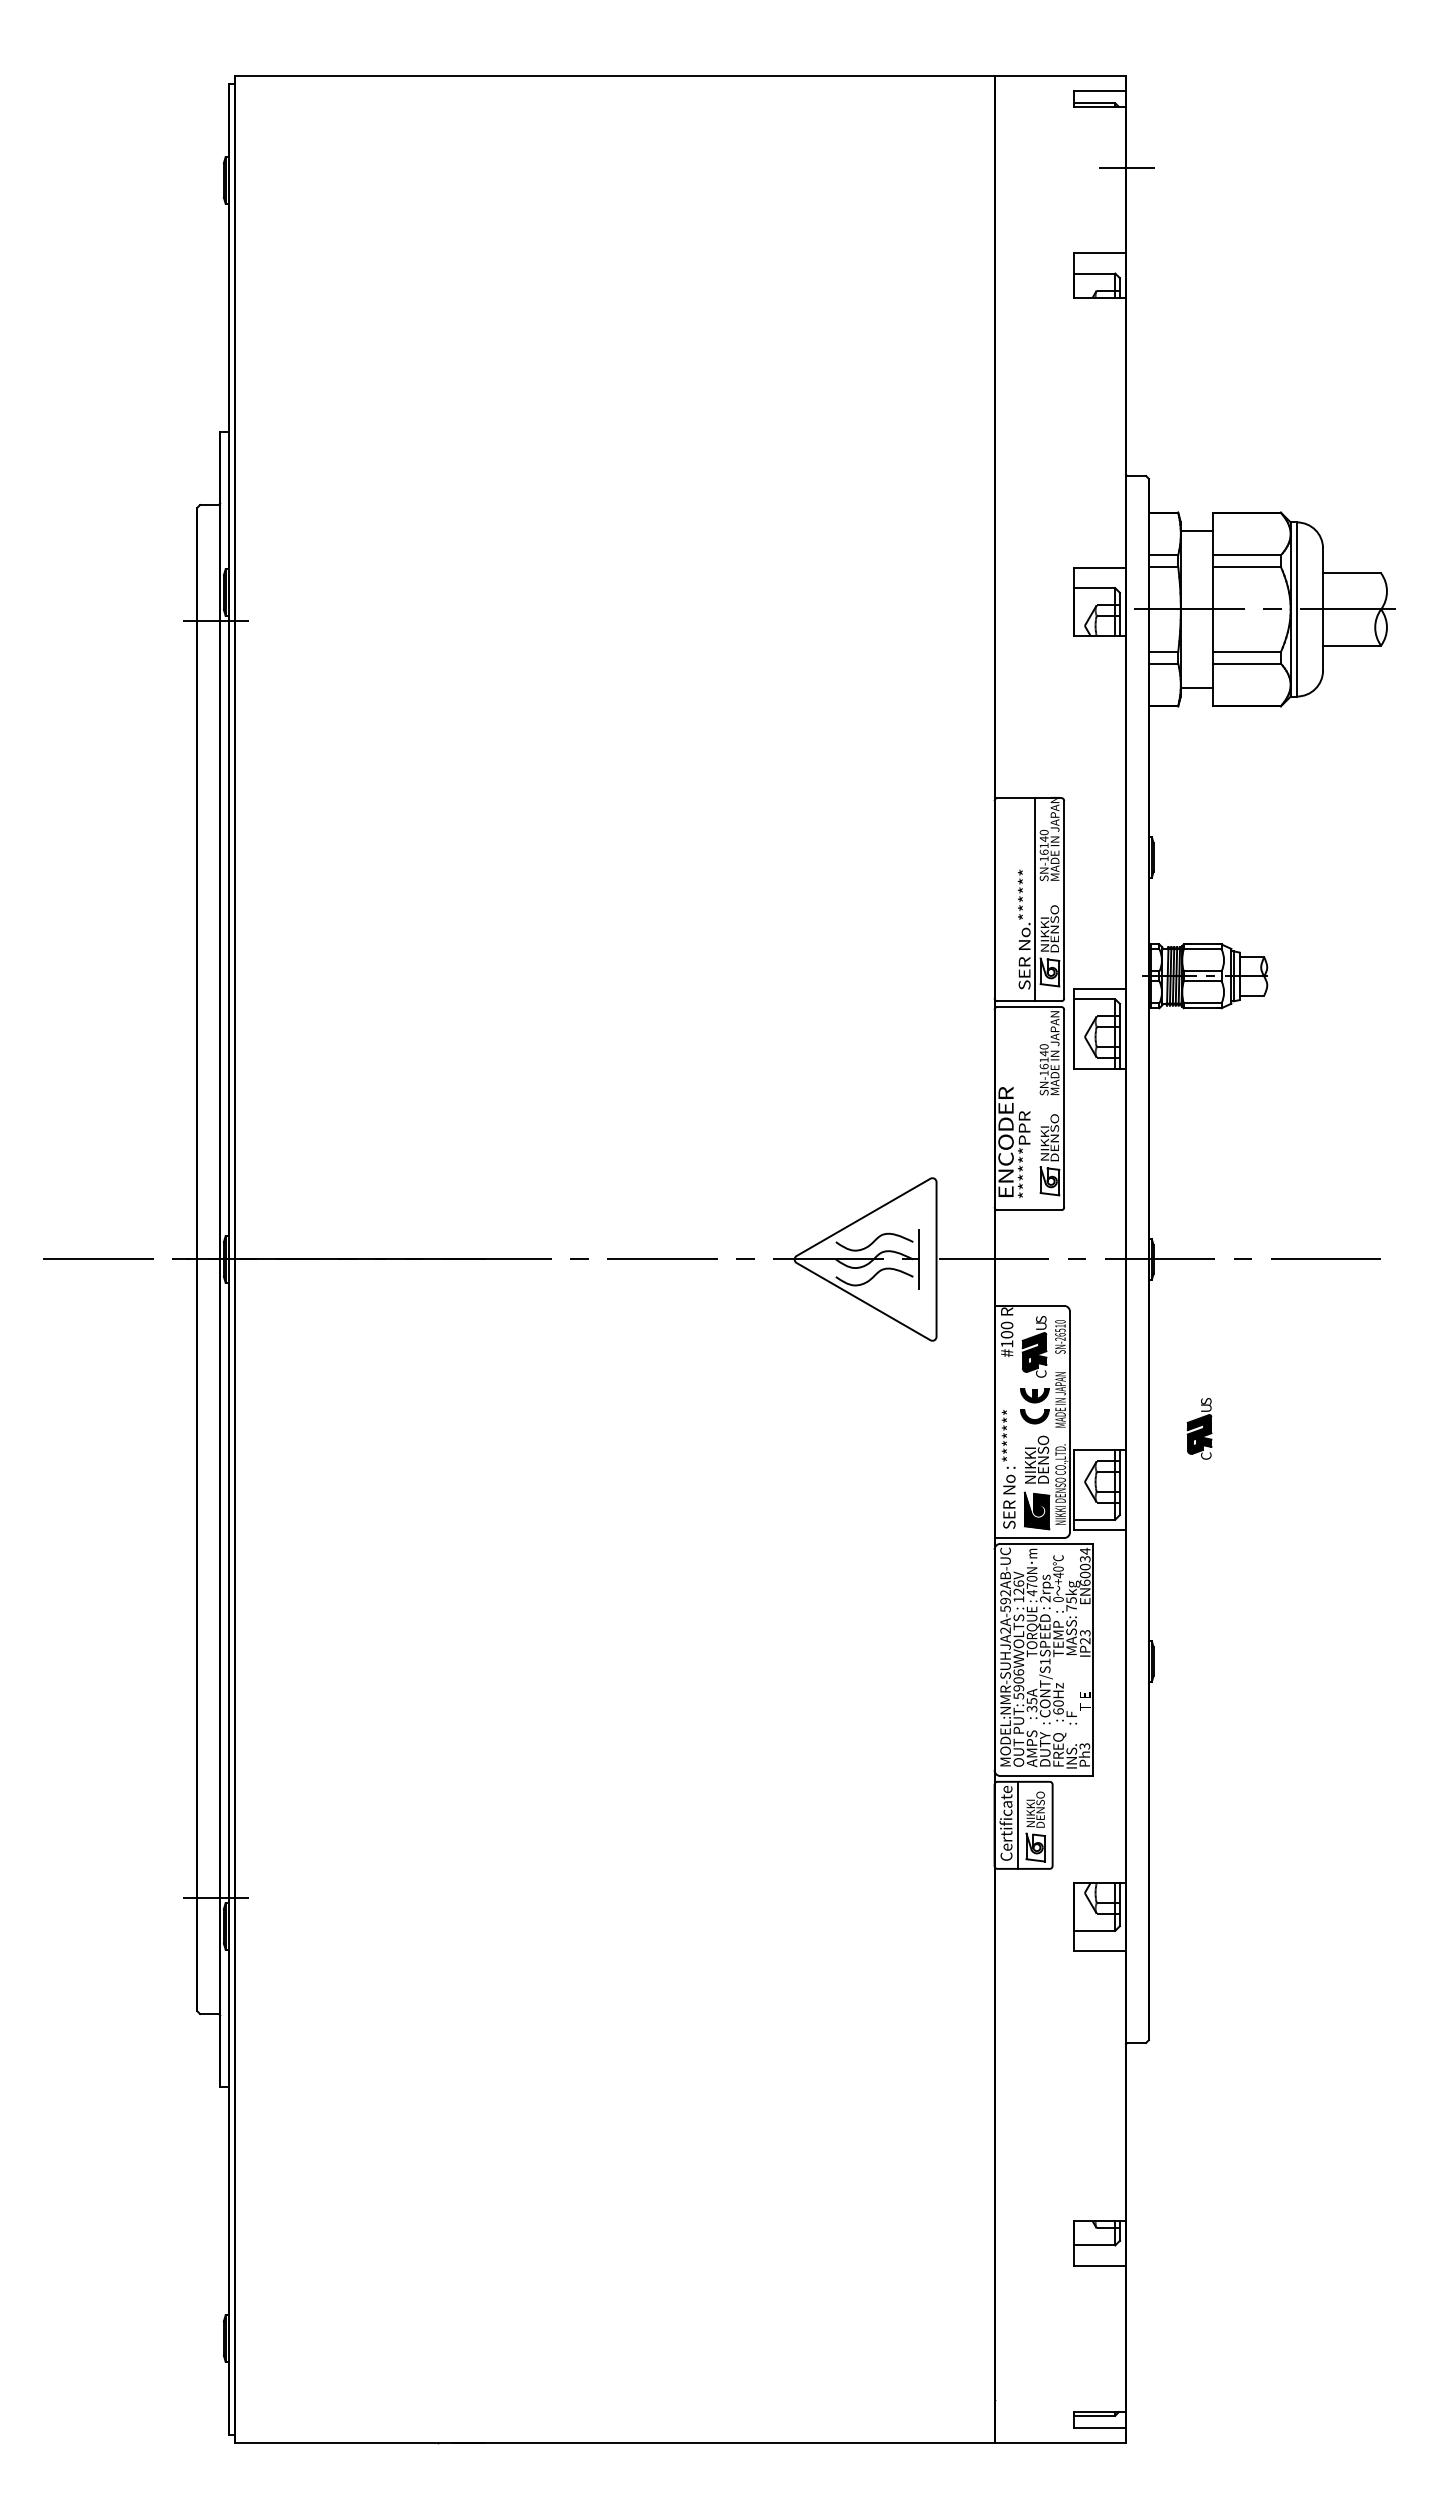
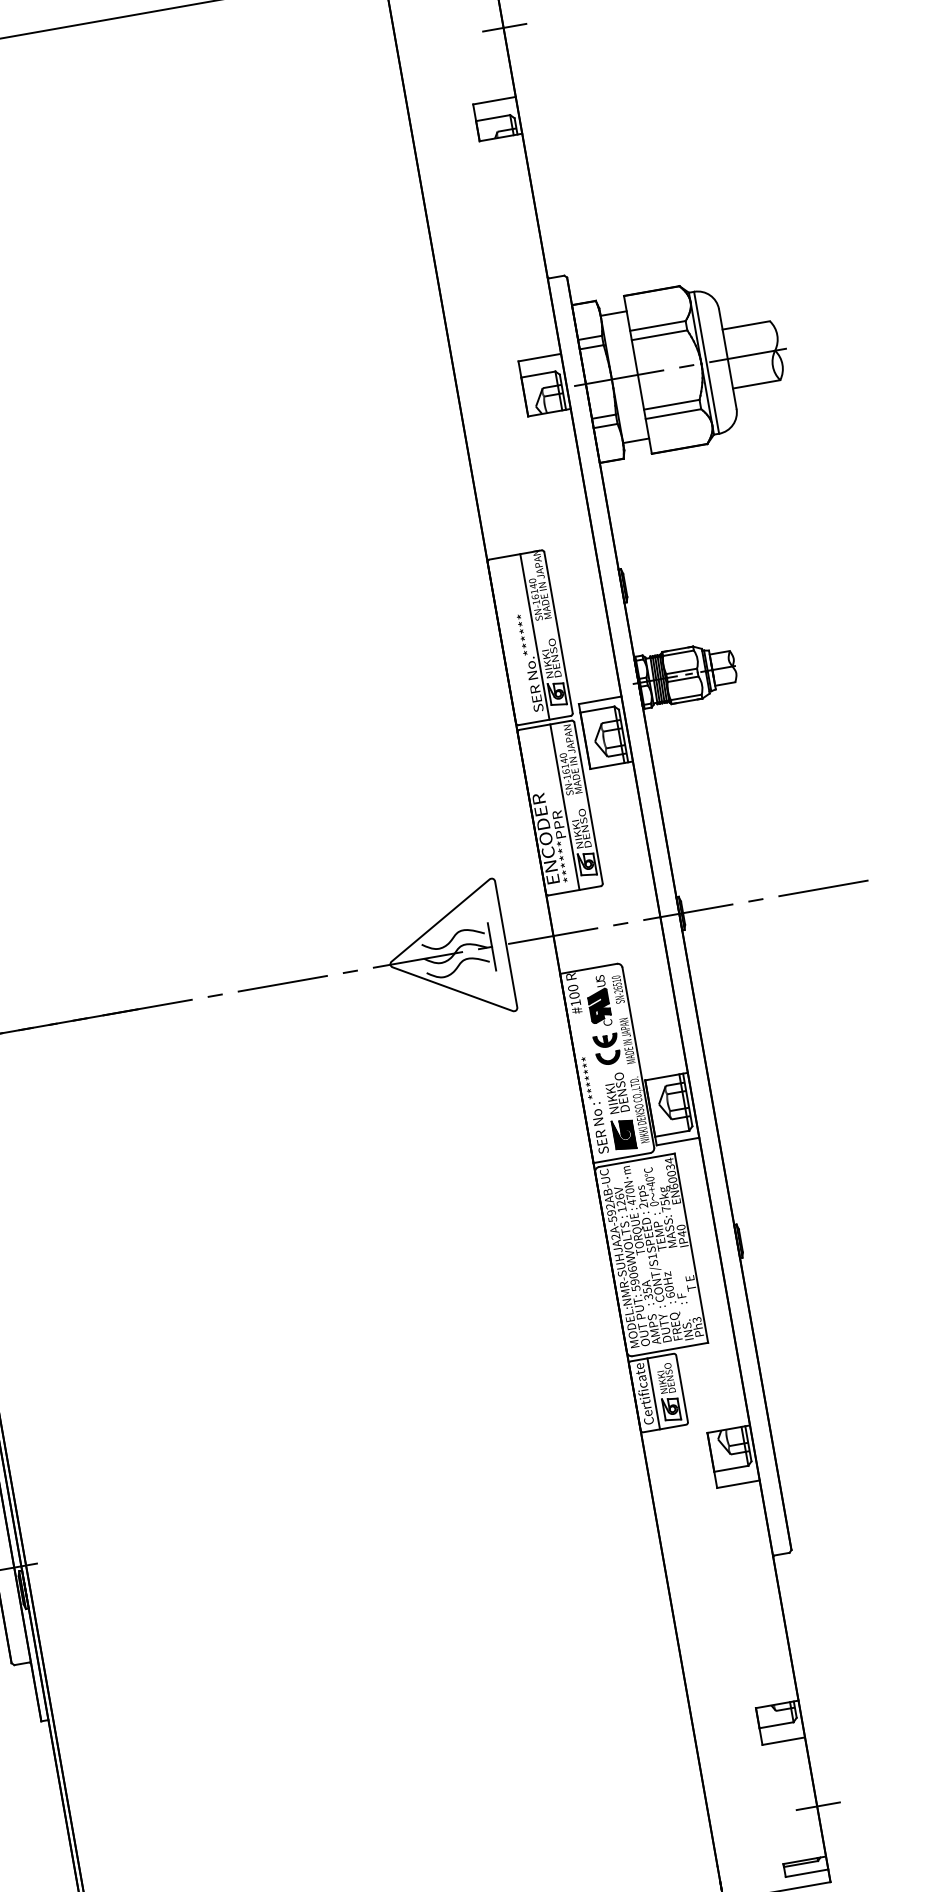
line: (1035, 1108) -> (565, 807), added
part: (1199, 1428) -> (744, 1044), removed
text: (1085, 1637) -> (681, 1231), IP23 -> IP40
line: (1125, 2350) -> (816, 1806), added

